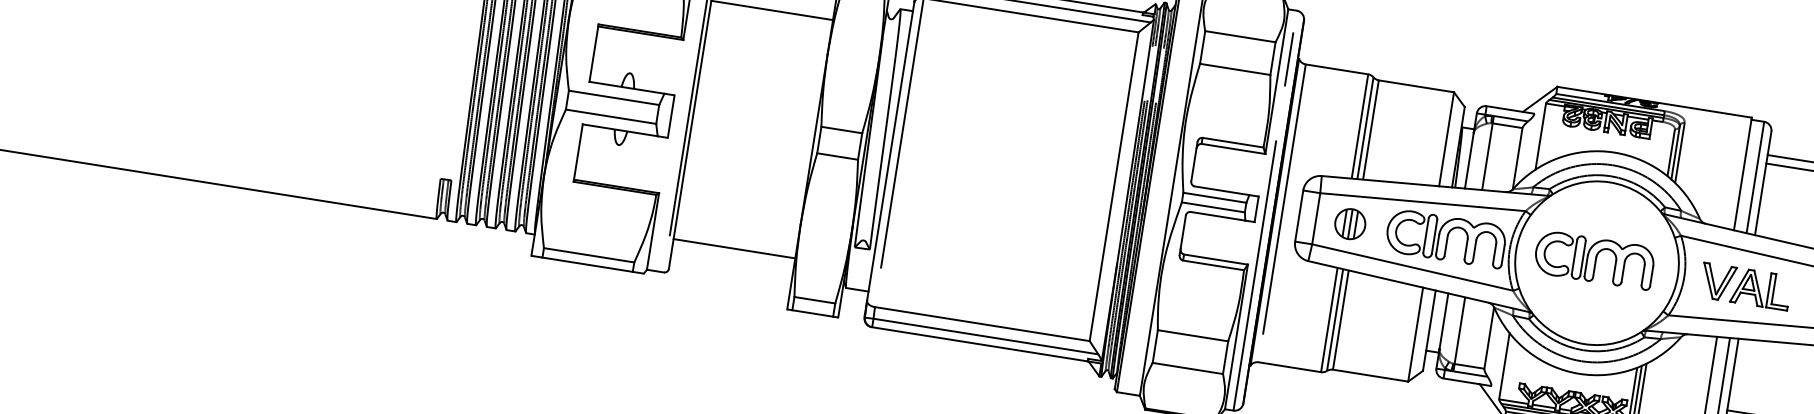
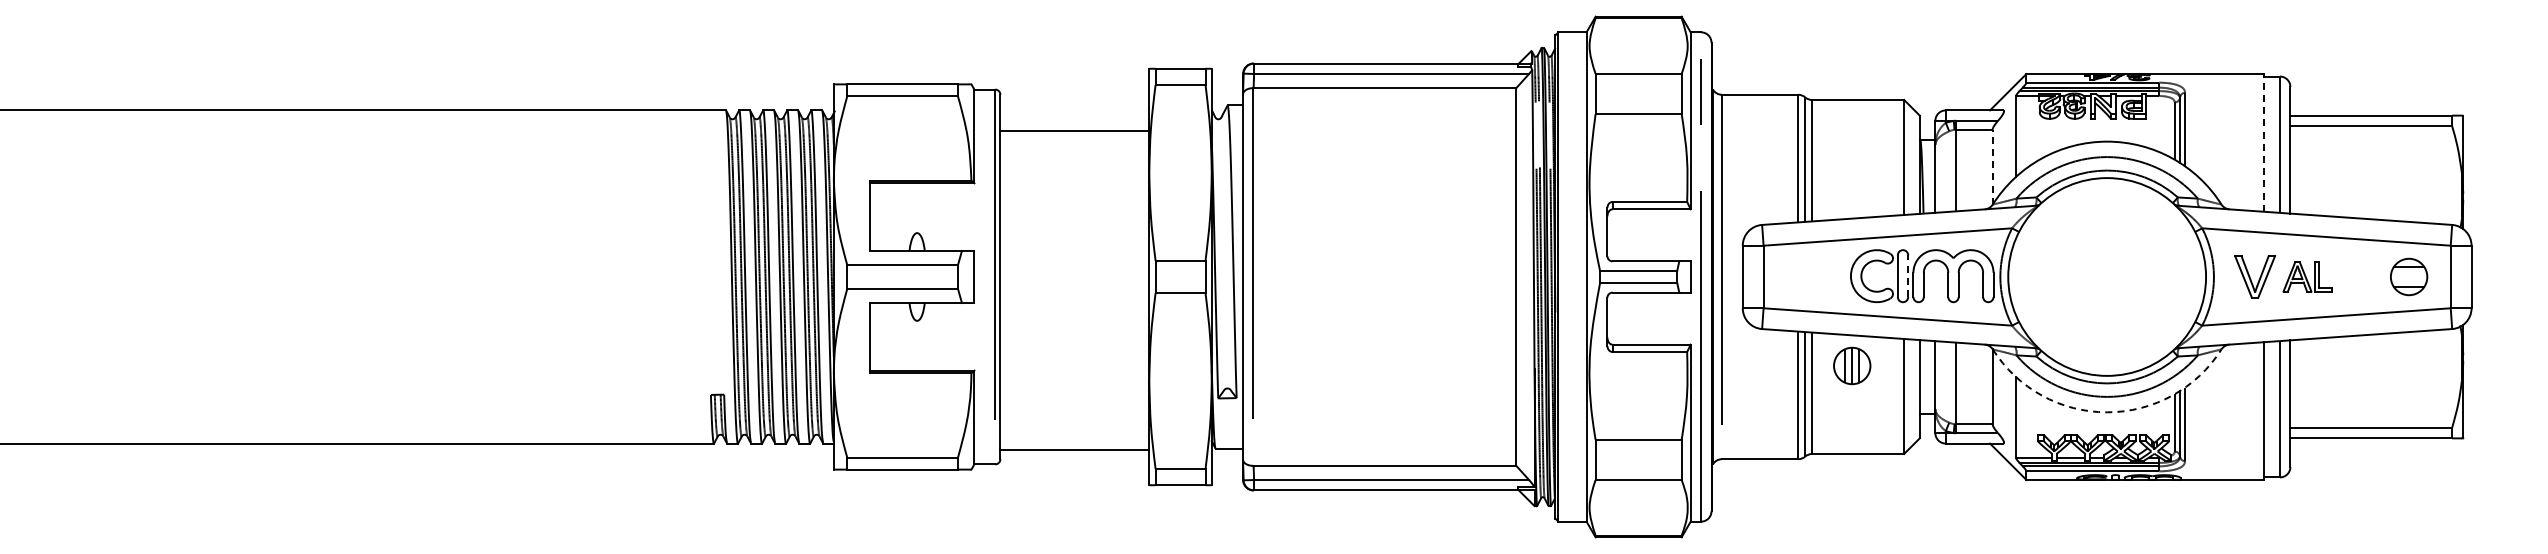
line: (1517, 158) -> (1992, 167), solid -> dashed
line: (1743, 173) -> (2264, 142), solid -> dashed
part: (1350, 223) -> (1852, 365), moved
line: (1434, 237) -> (1908, 276), solid -> dashed
line: (734, 248) -> (1074, 449), moved
part: (1594, 259) -> (2103, 273), removed
part: (1760, 288) -> (2307, 276), size x0.7
arc: (1579, 374) -> (2107, 412), solid -> dashed

